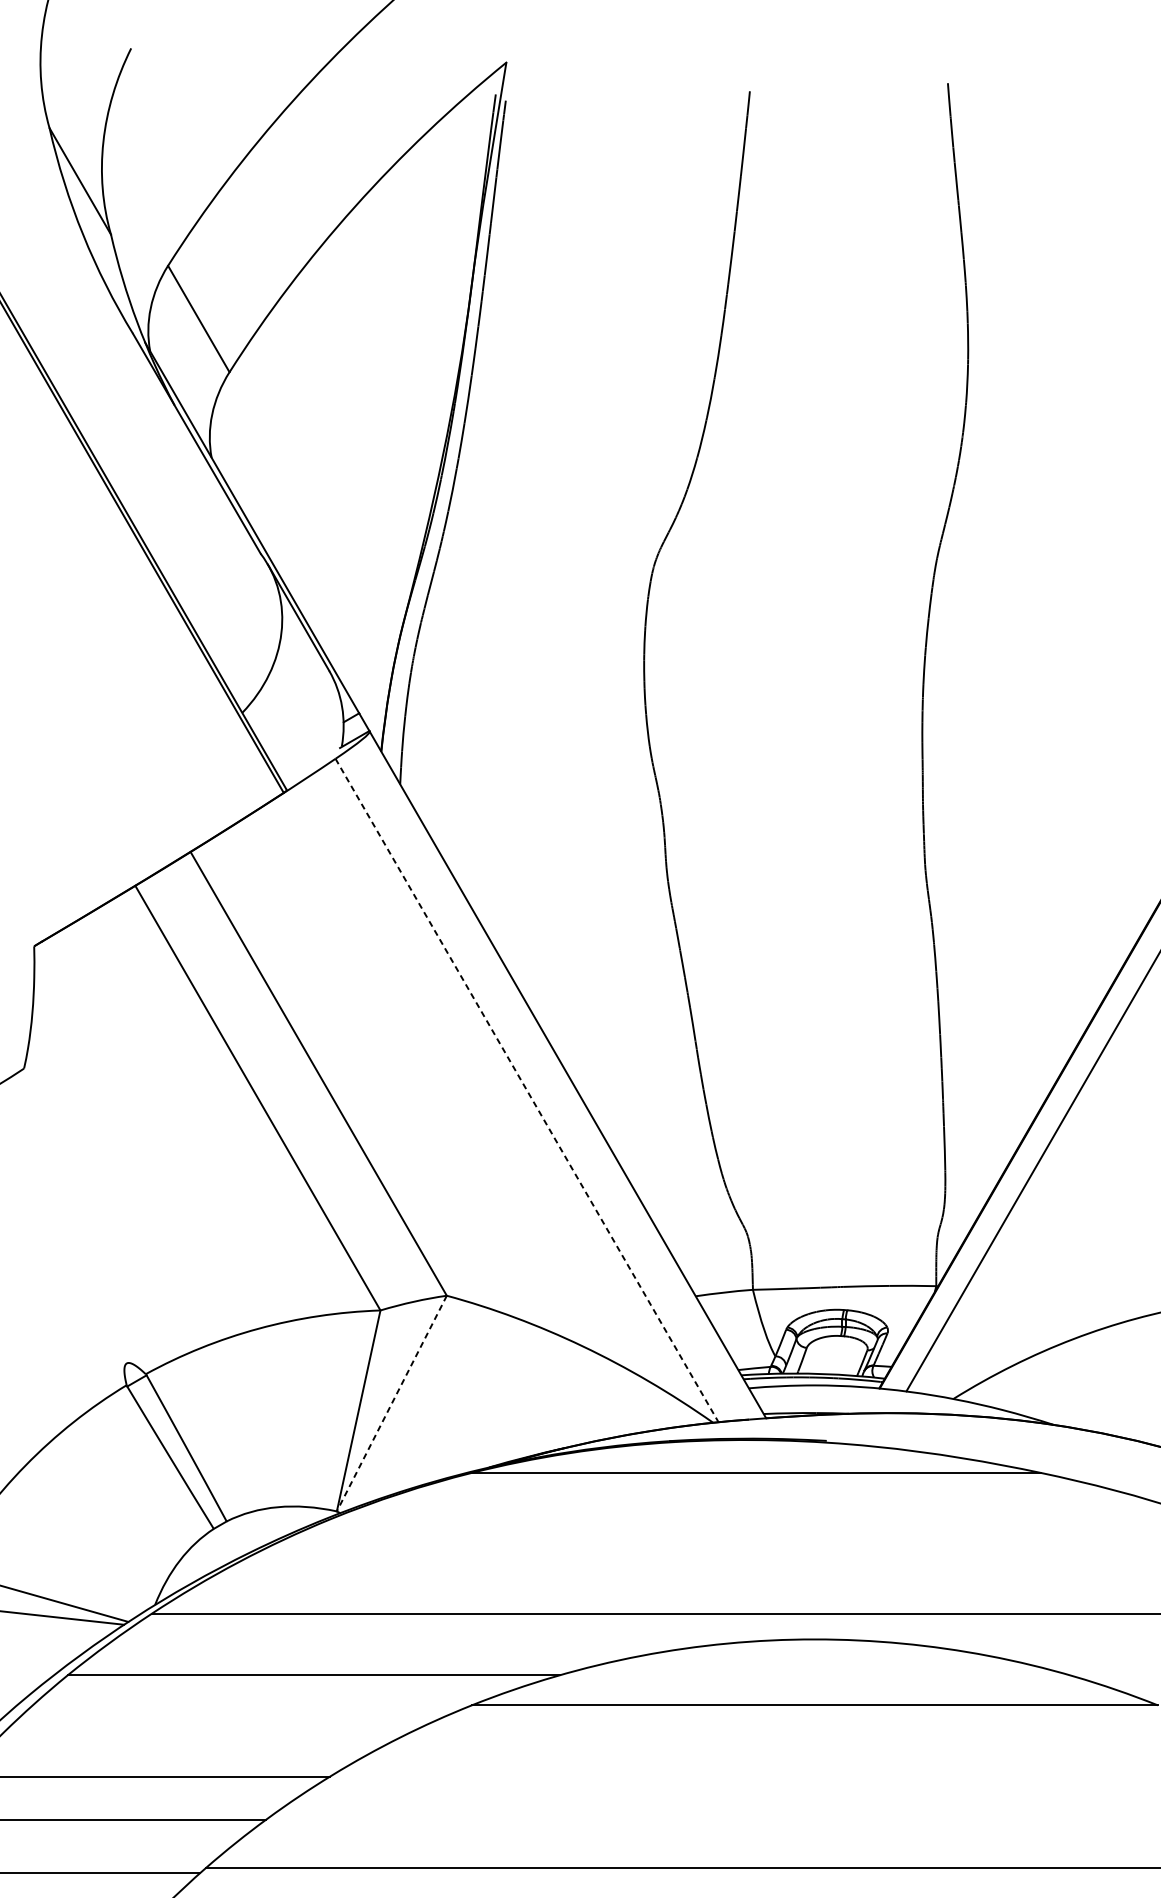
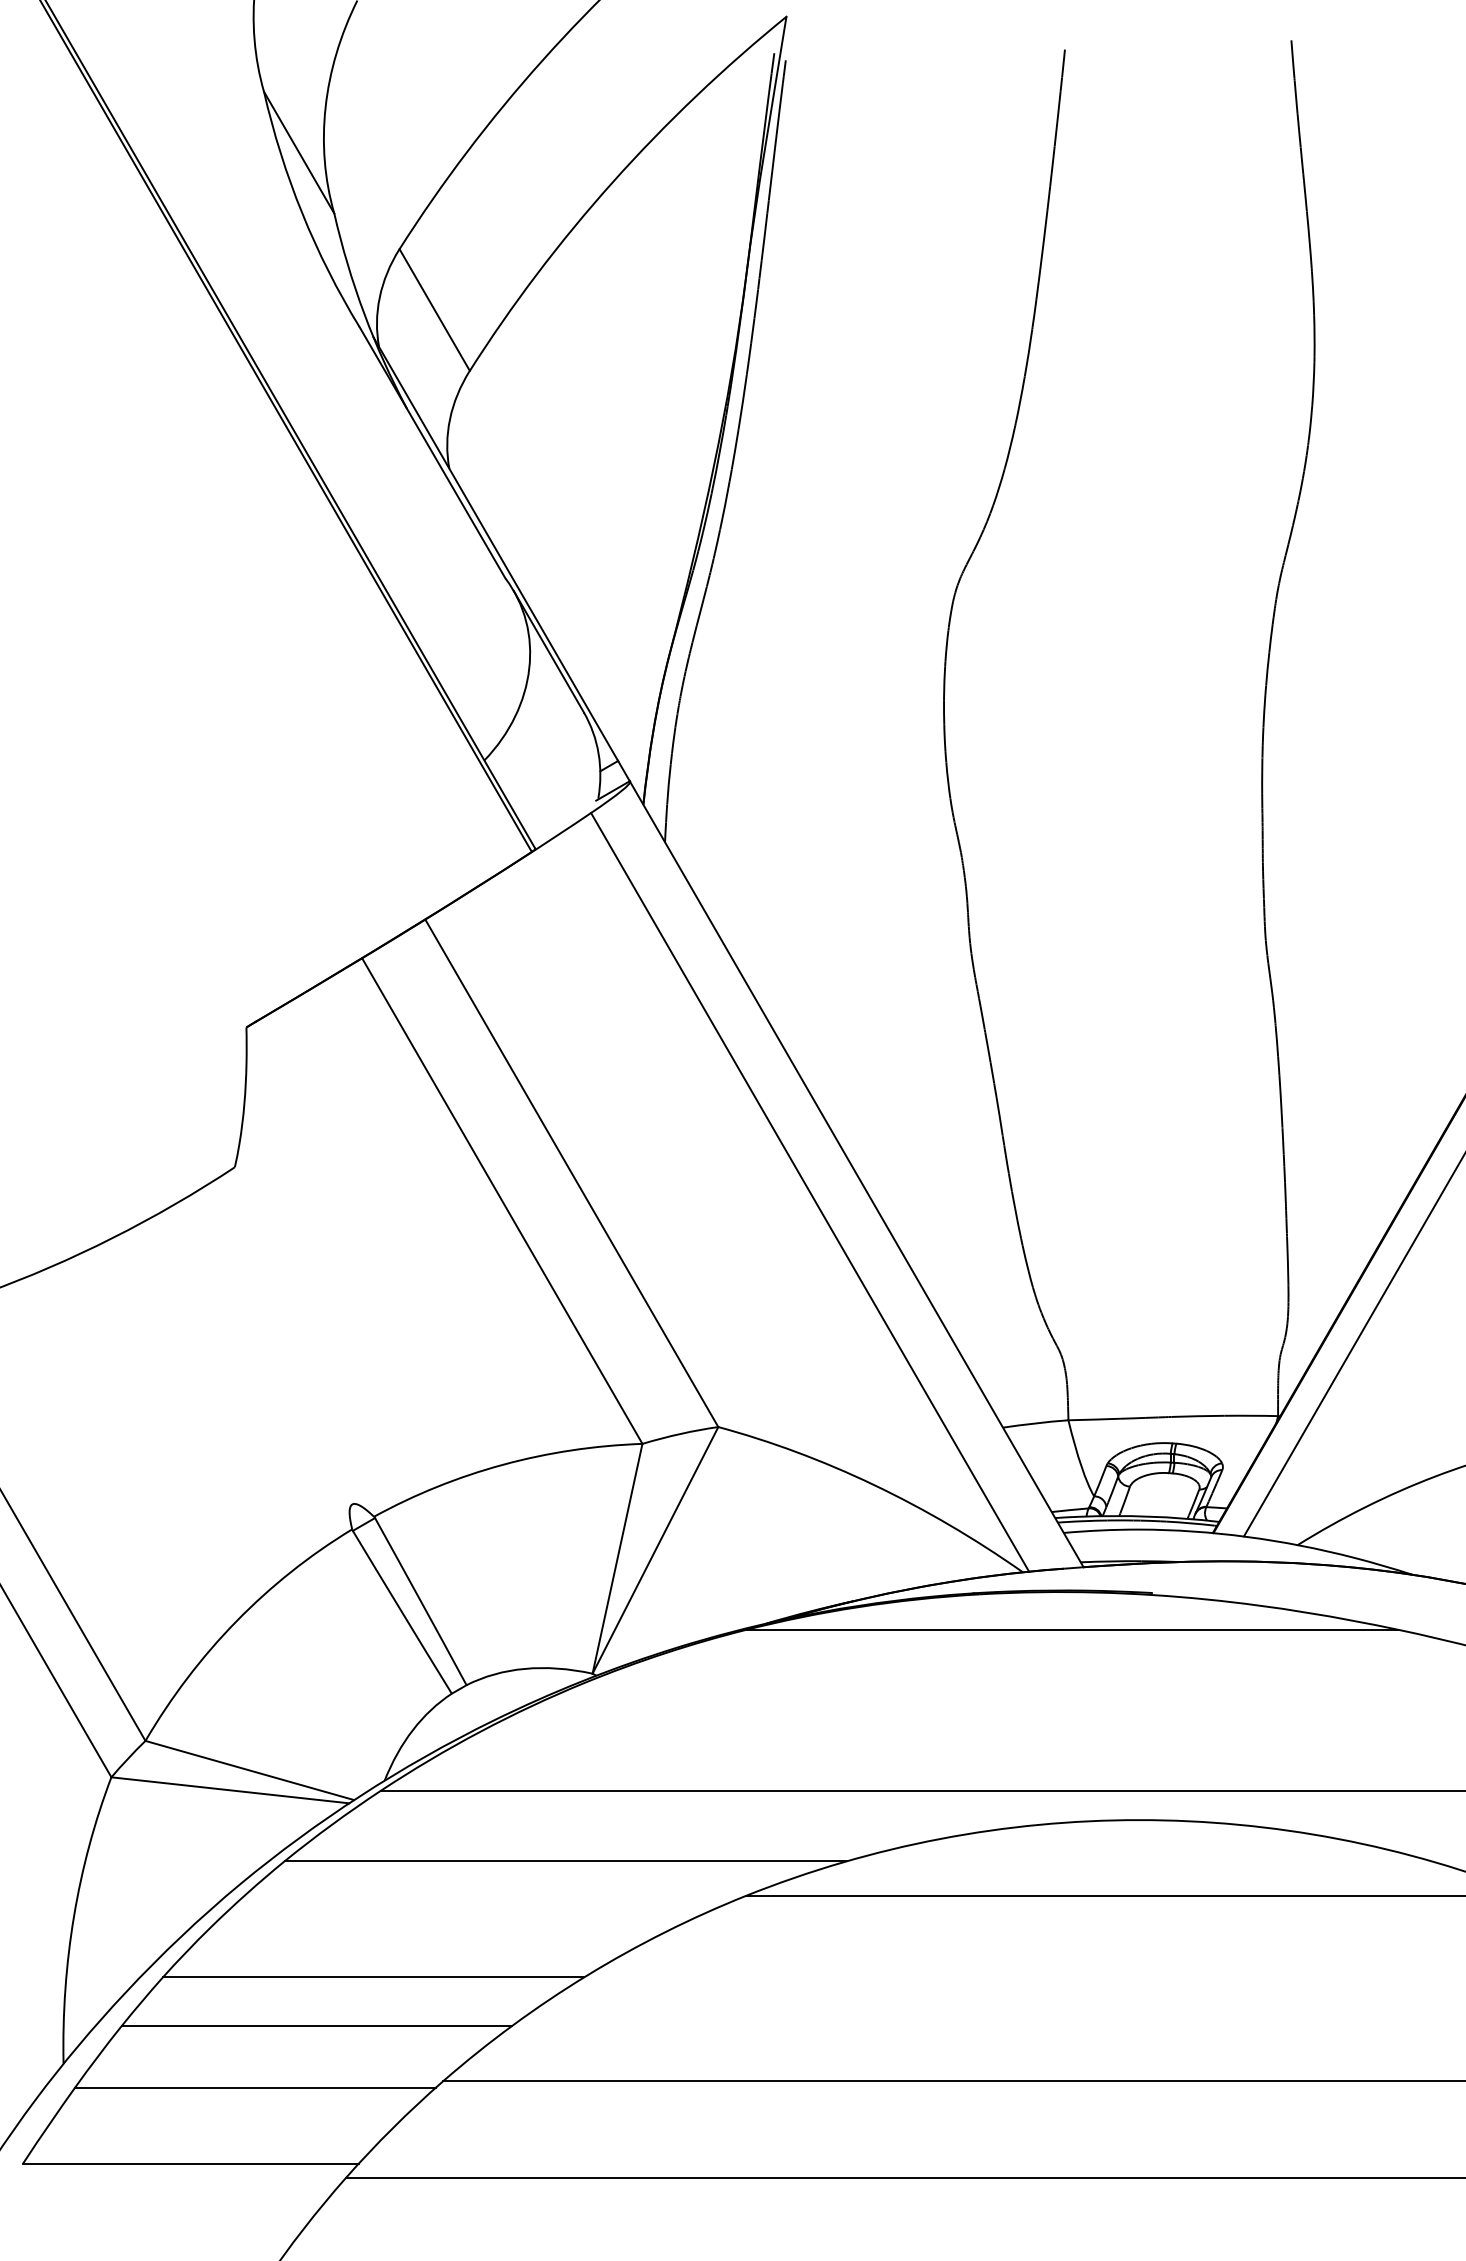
line: (527, 1090) -> (810, 1192), dashed -> solid
line: (391, 1403) -> (655, 1550), dashed -> solid

